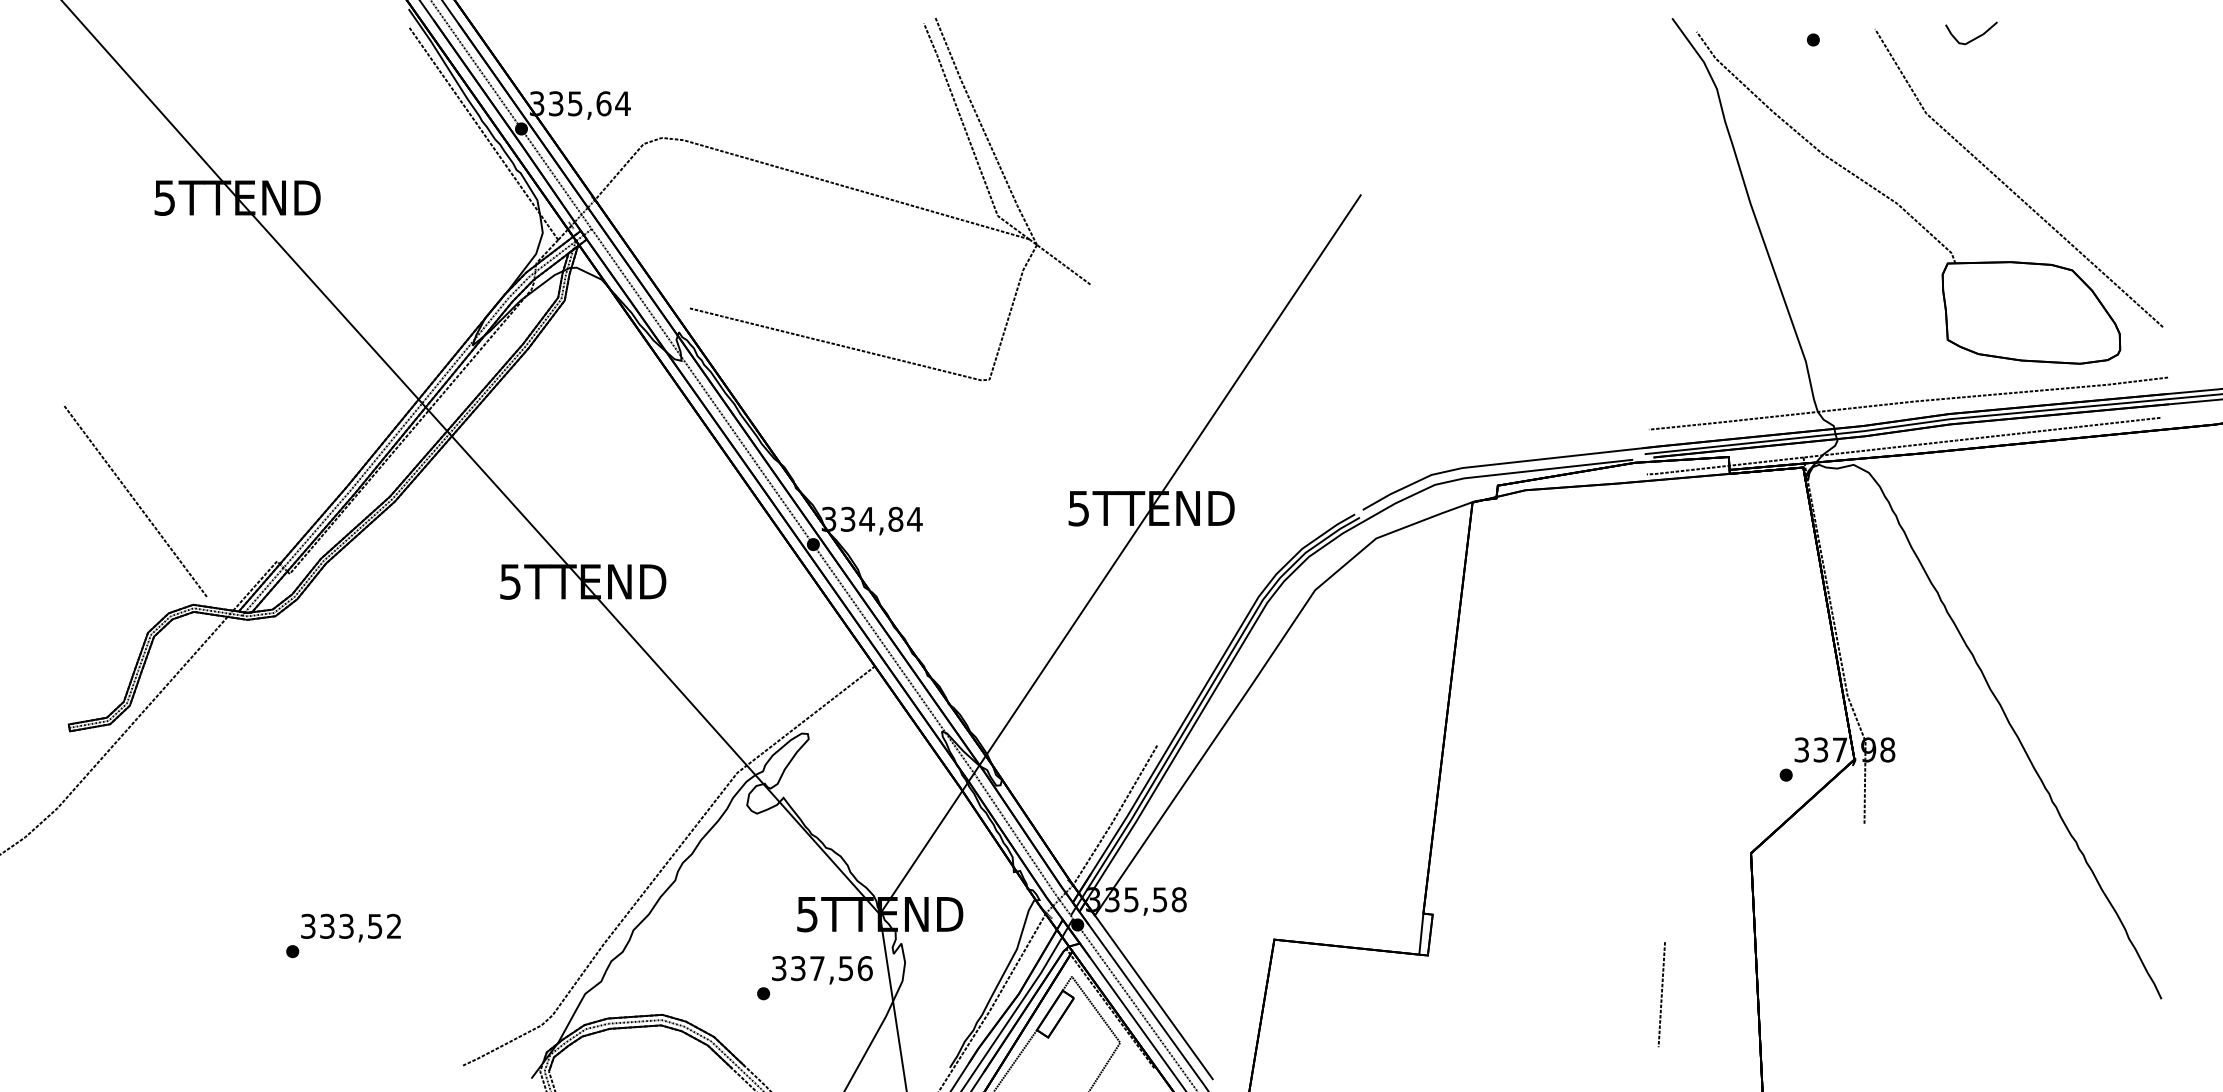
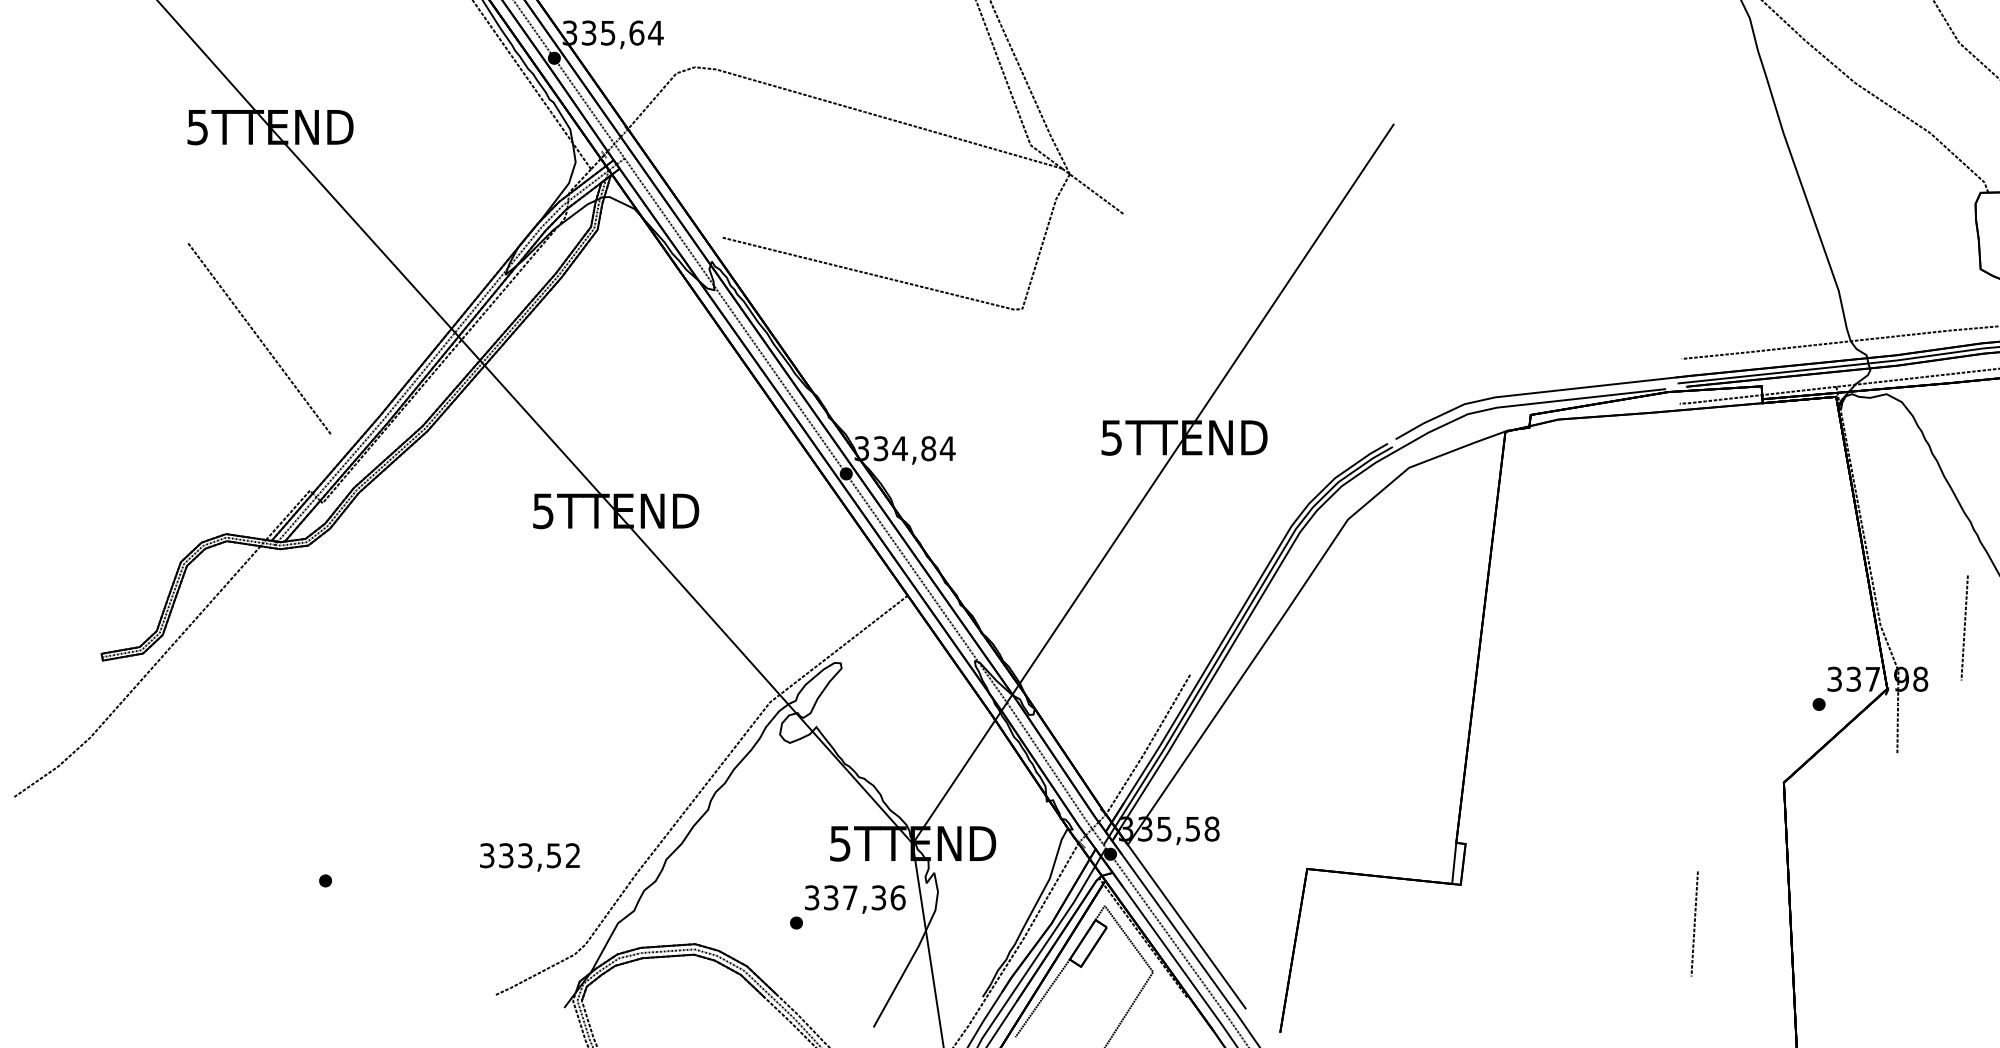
curve: (135, 500) -> (259, 337), moved
line: (1931, 698) -> (1964, 627), added
text: (350, 927) -> (529, 856), moved
text: (846, 968) -> (879, 897), 337,56 -> 337,36

